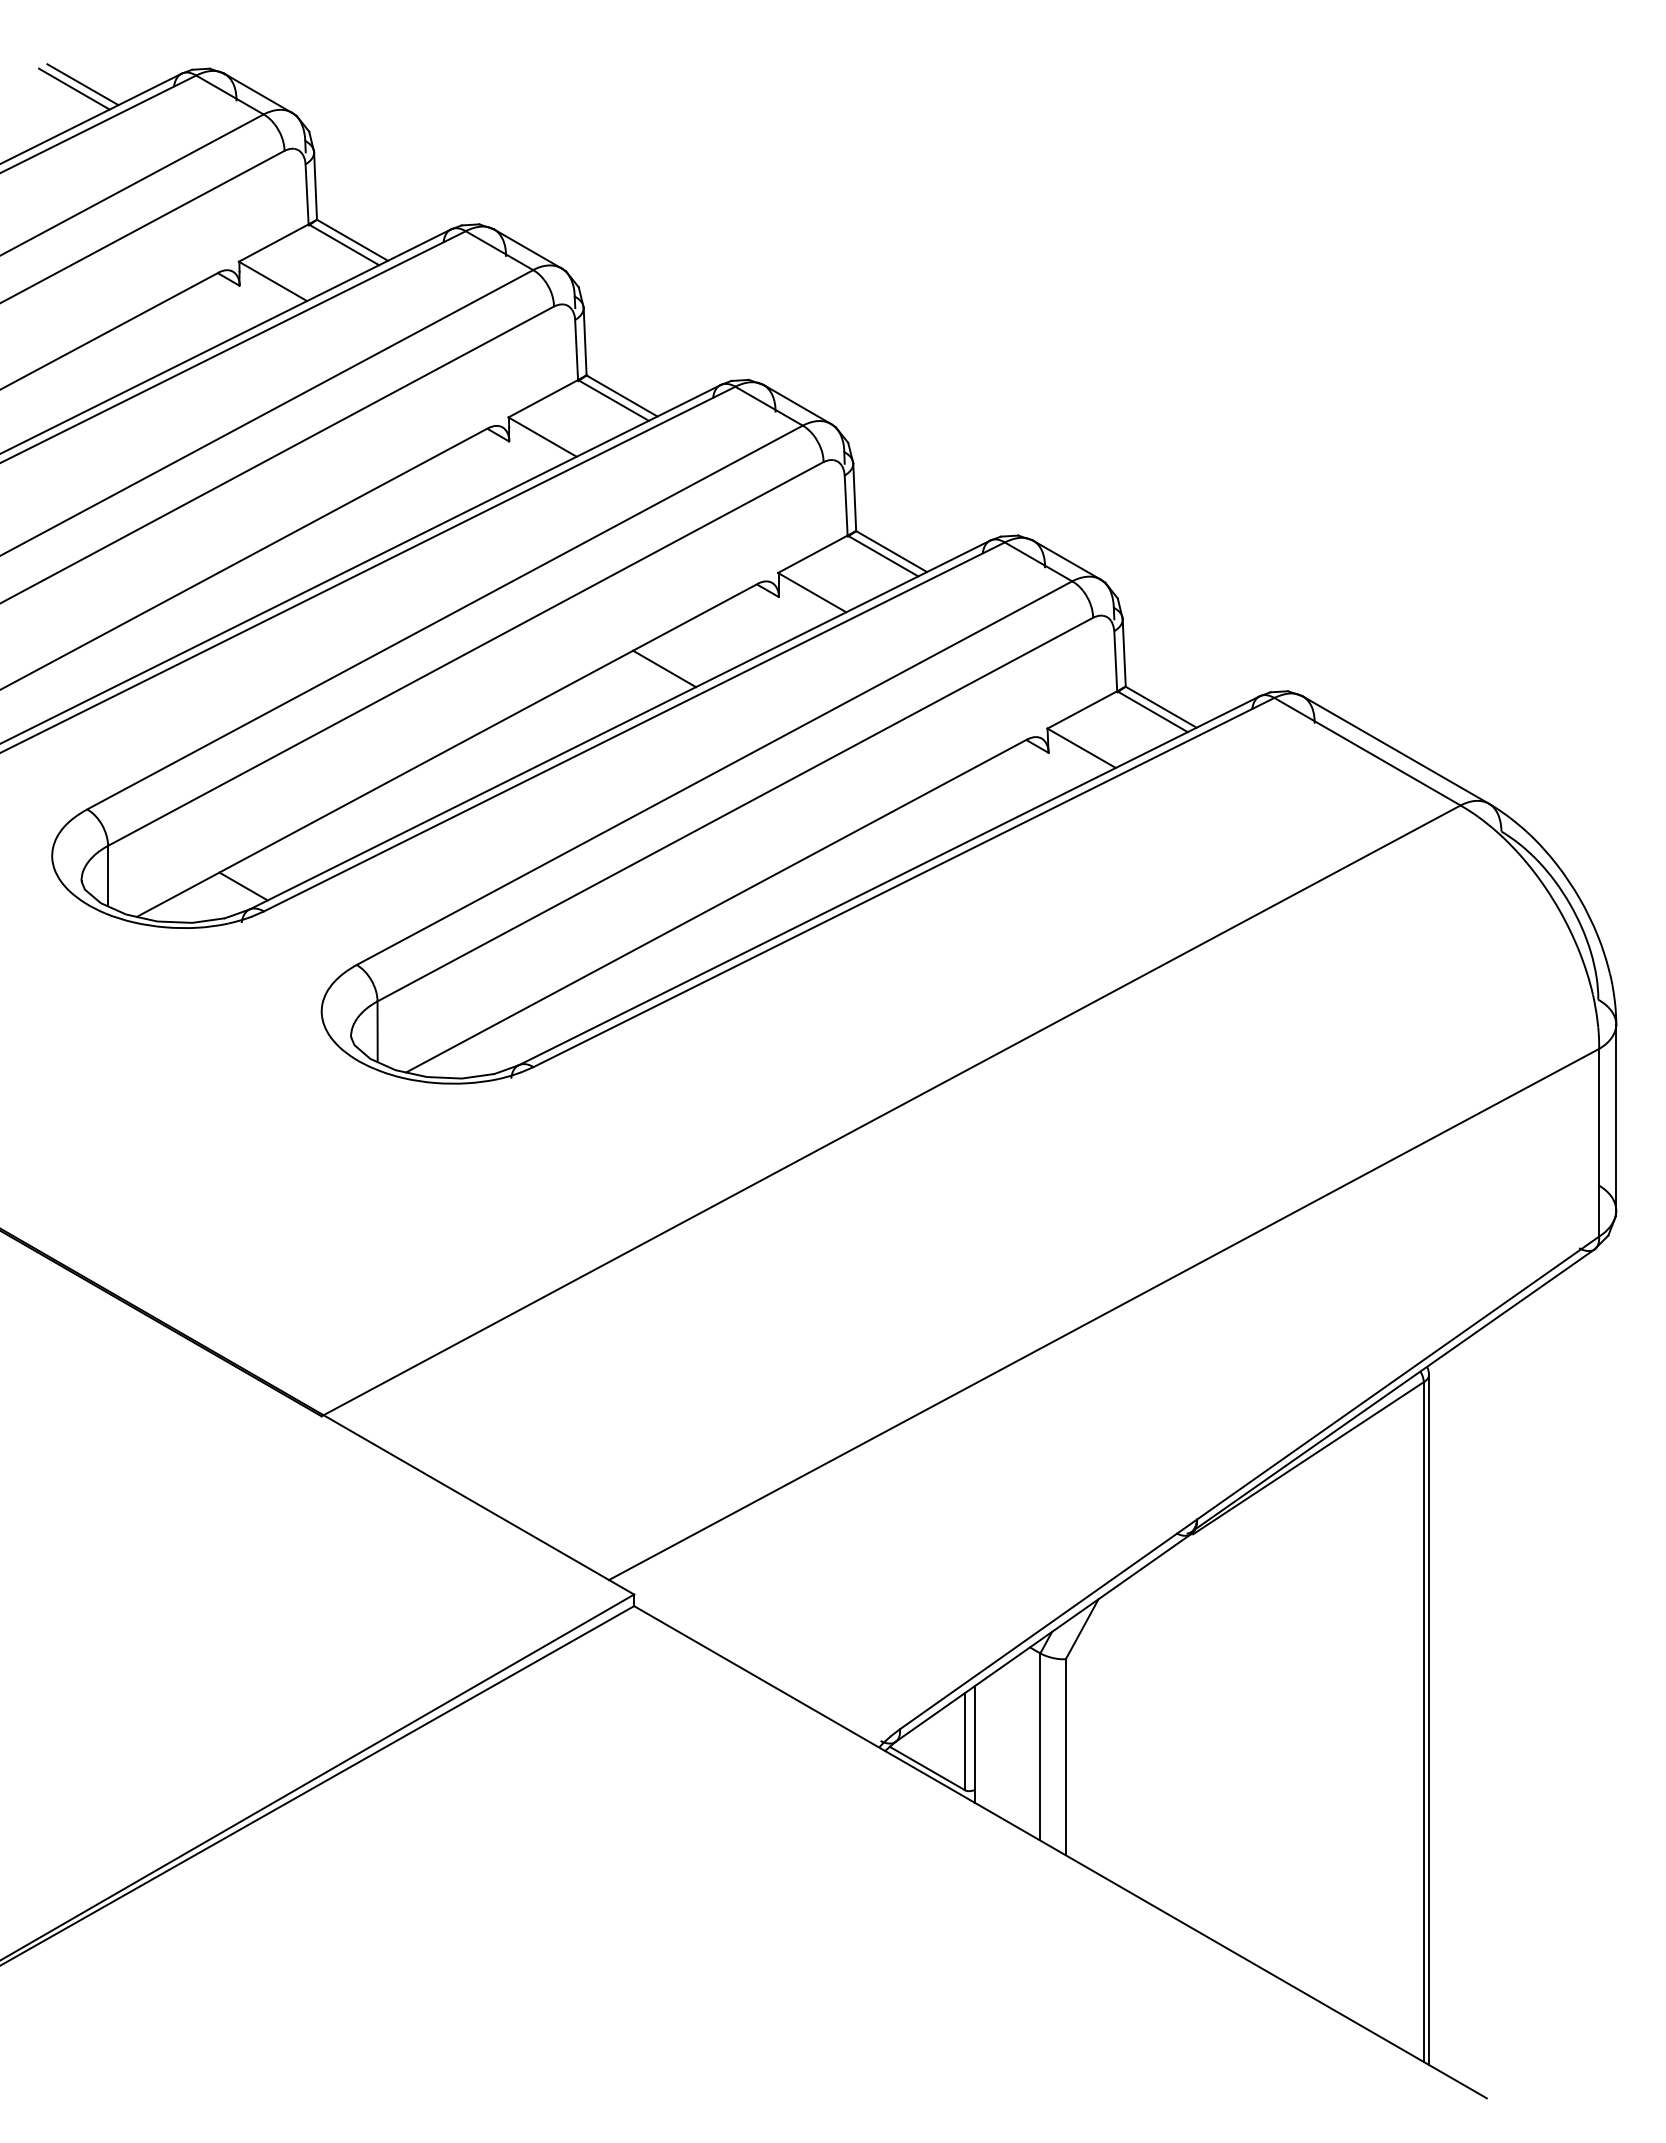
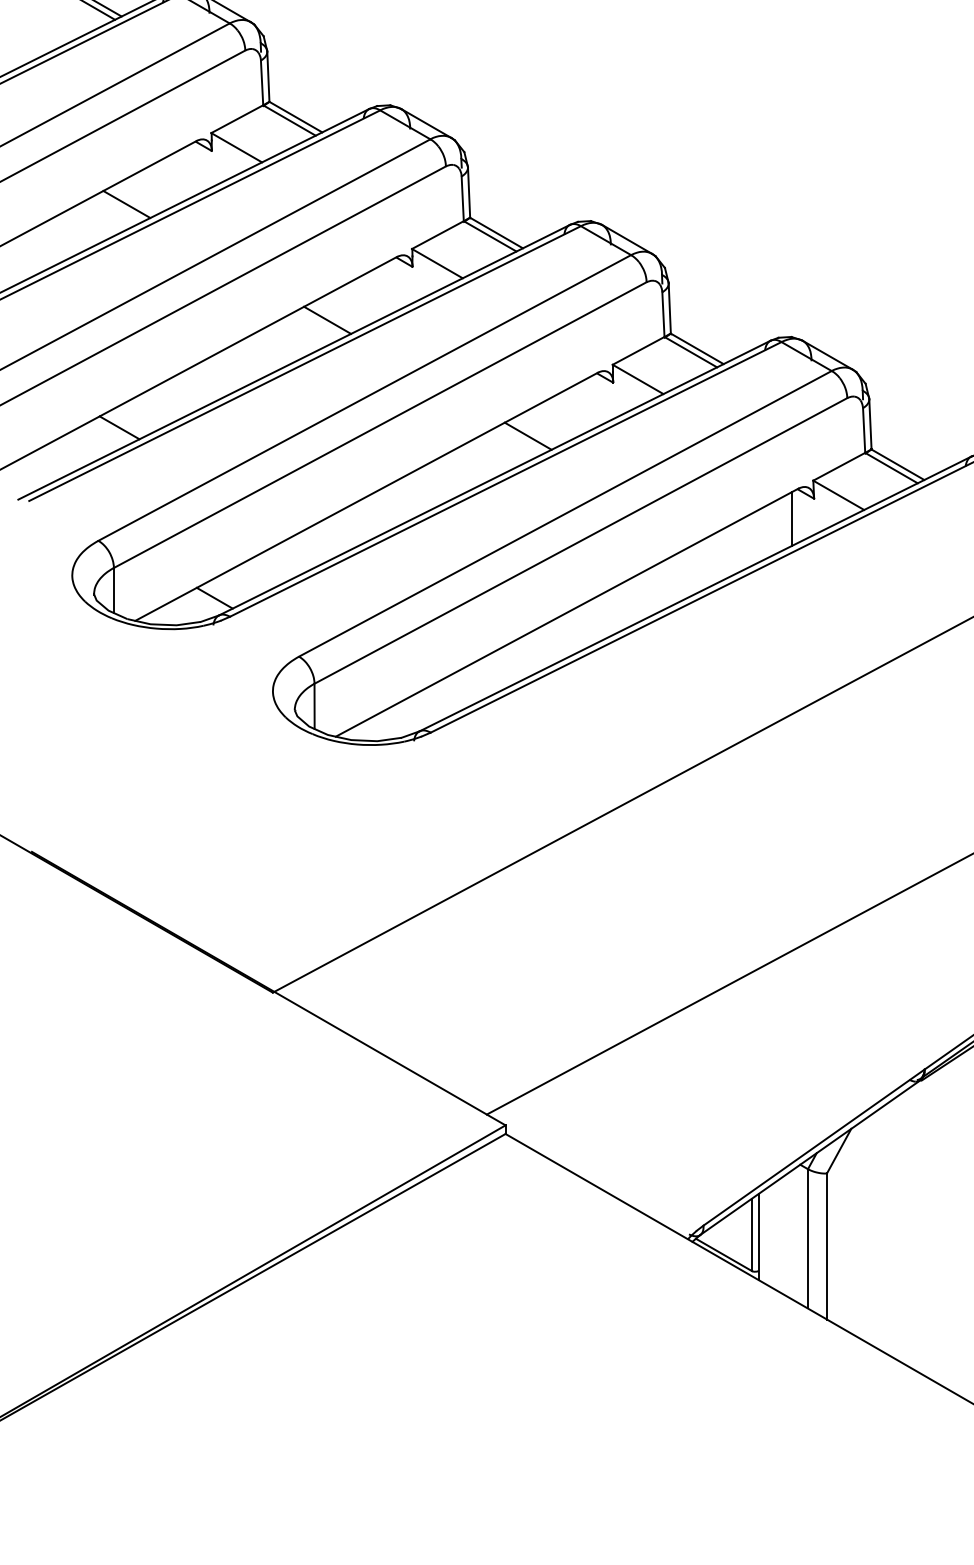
line: (125, 357) -> (126, 204), added
line: (394, 513) -> (327, 320), added
line: (115, 657) -> (119, 427), added
line: (1018, 780) -> (791, 519), added

